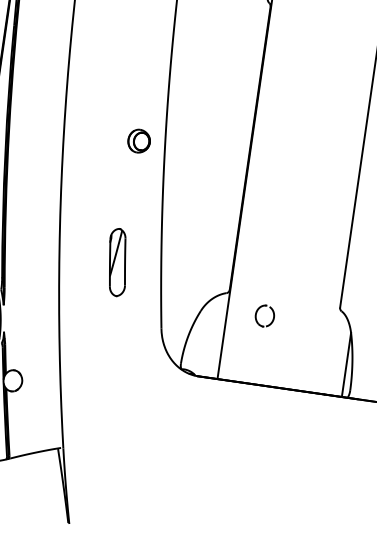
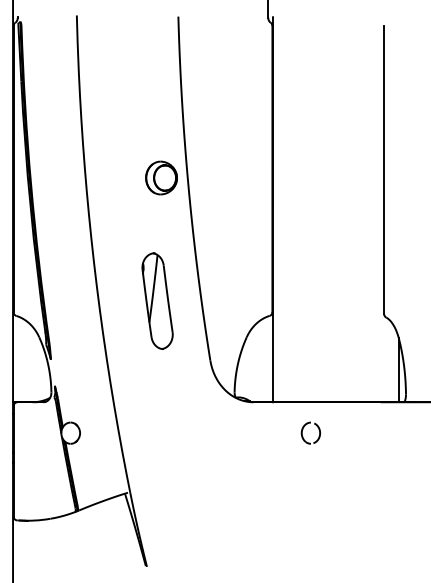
part: (139, 140) -> (161, 177), size x1.43
part: (117, 261) -> (157, 300), size x1.43
part: (258, 311) -> (303, 429), moved

